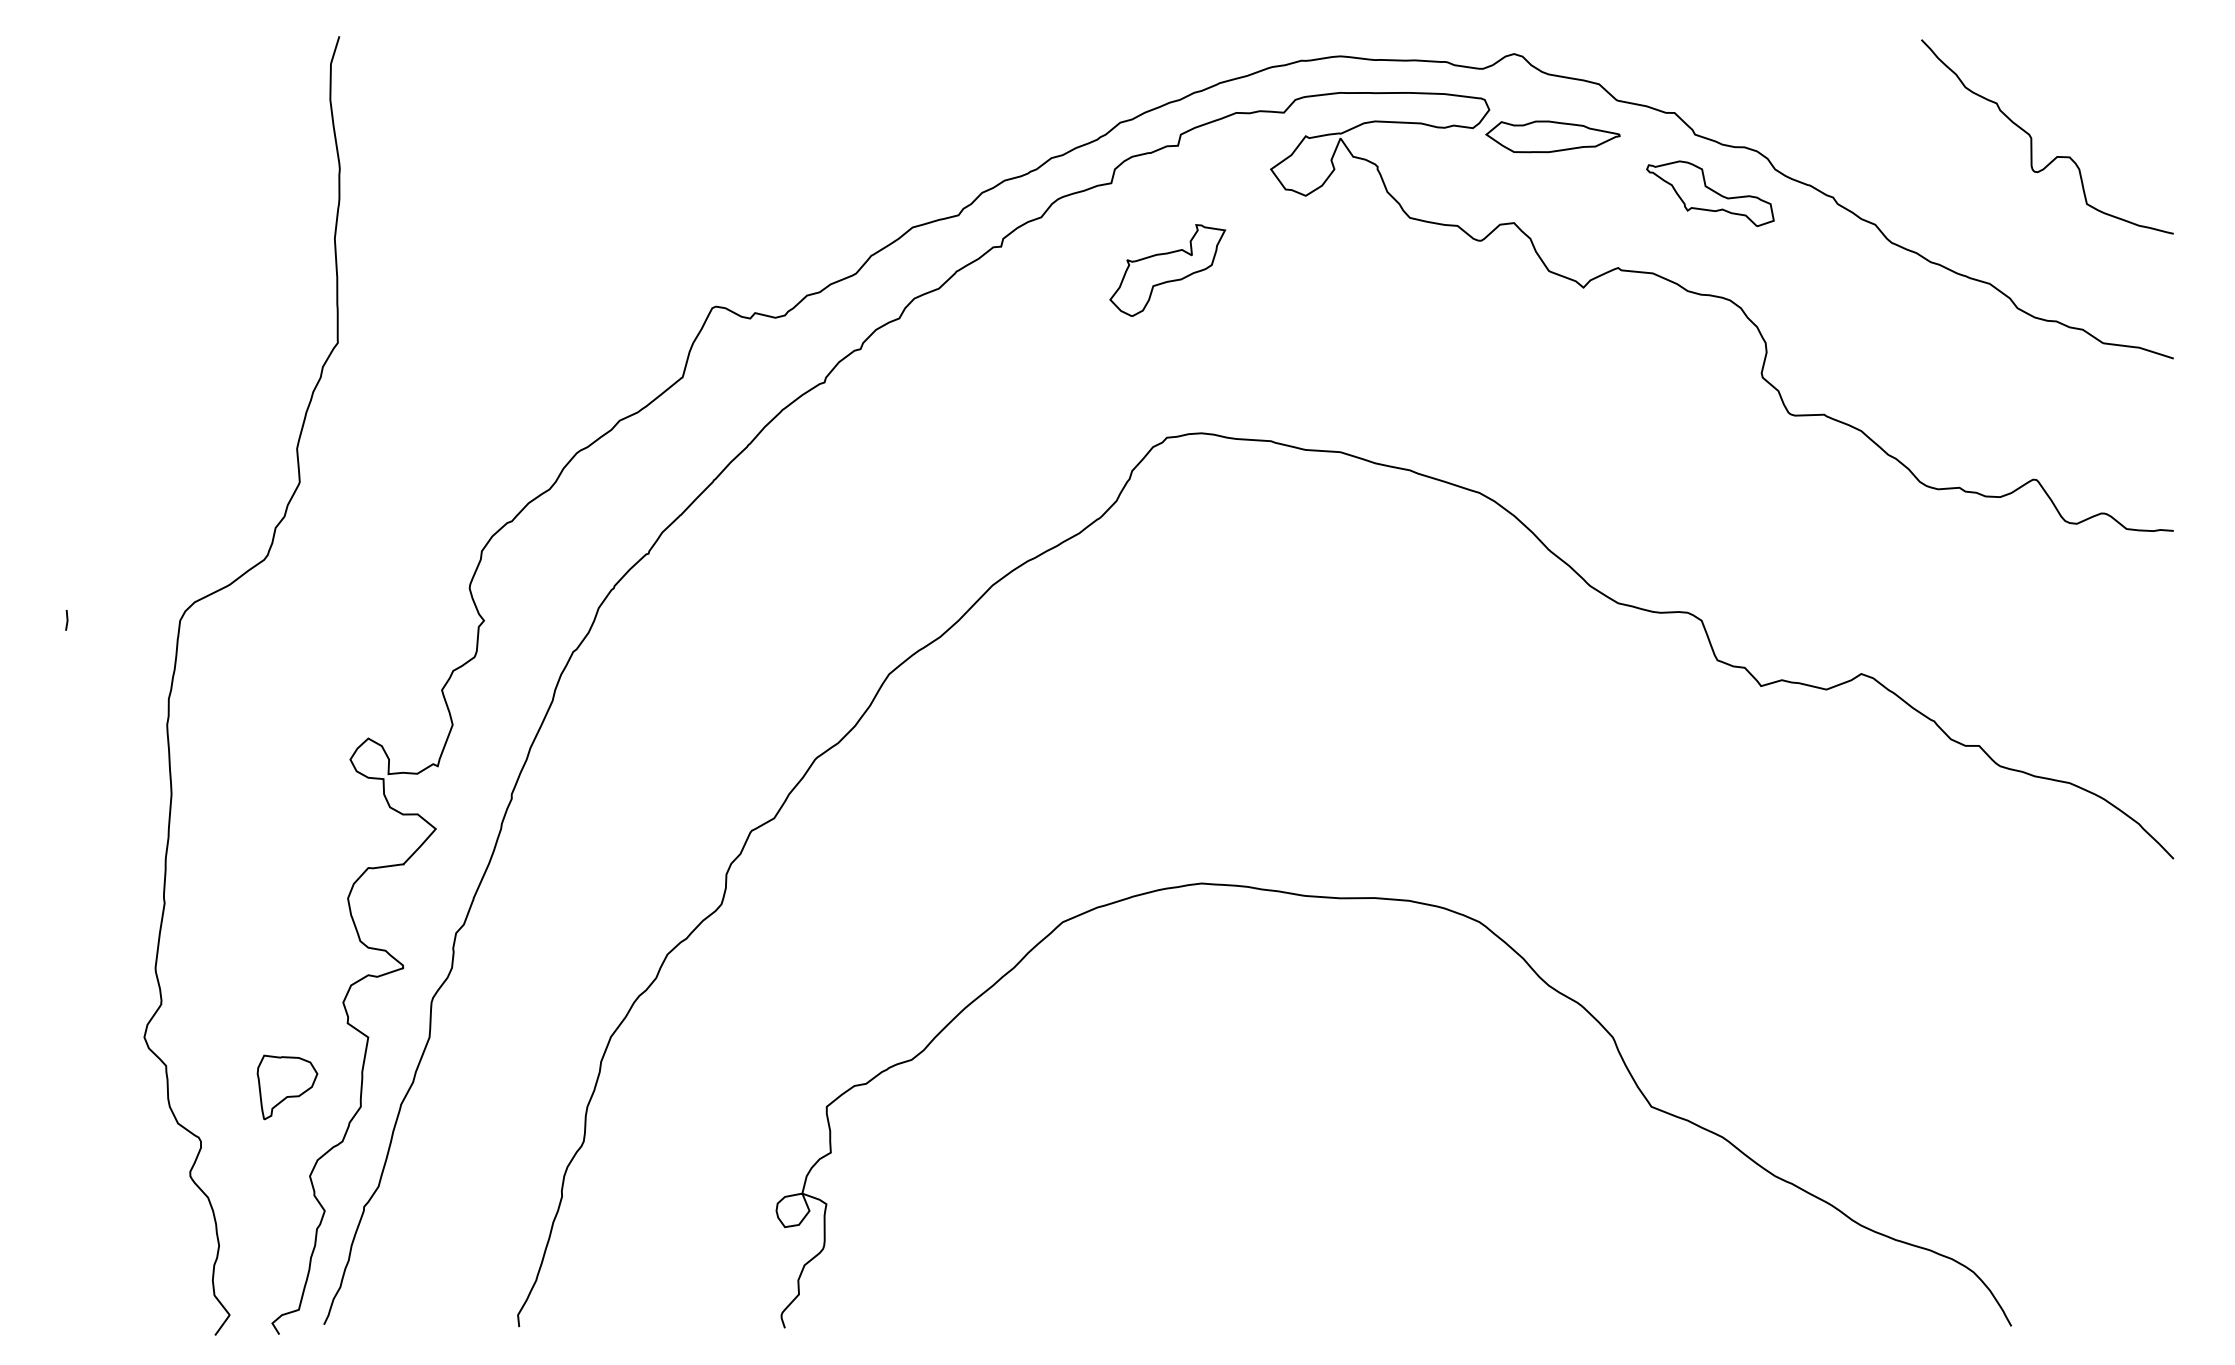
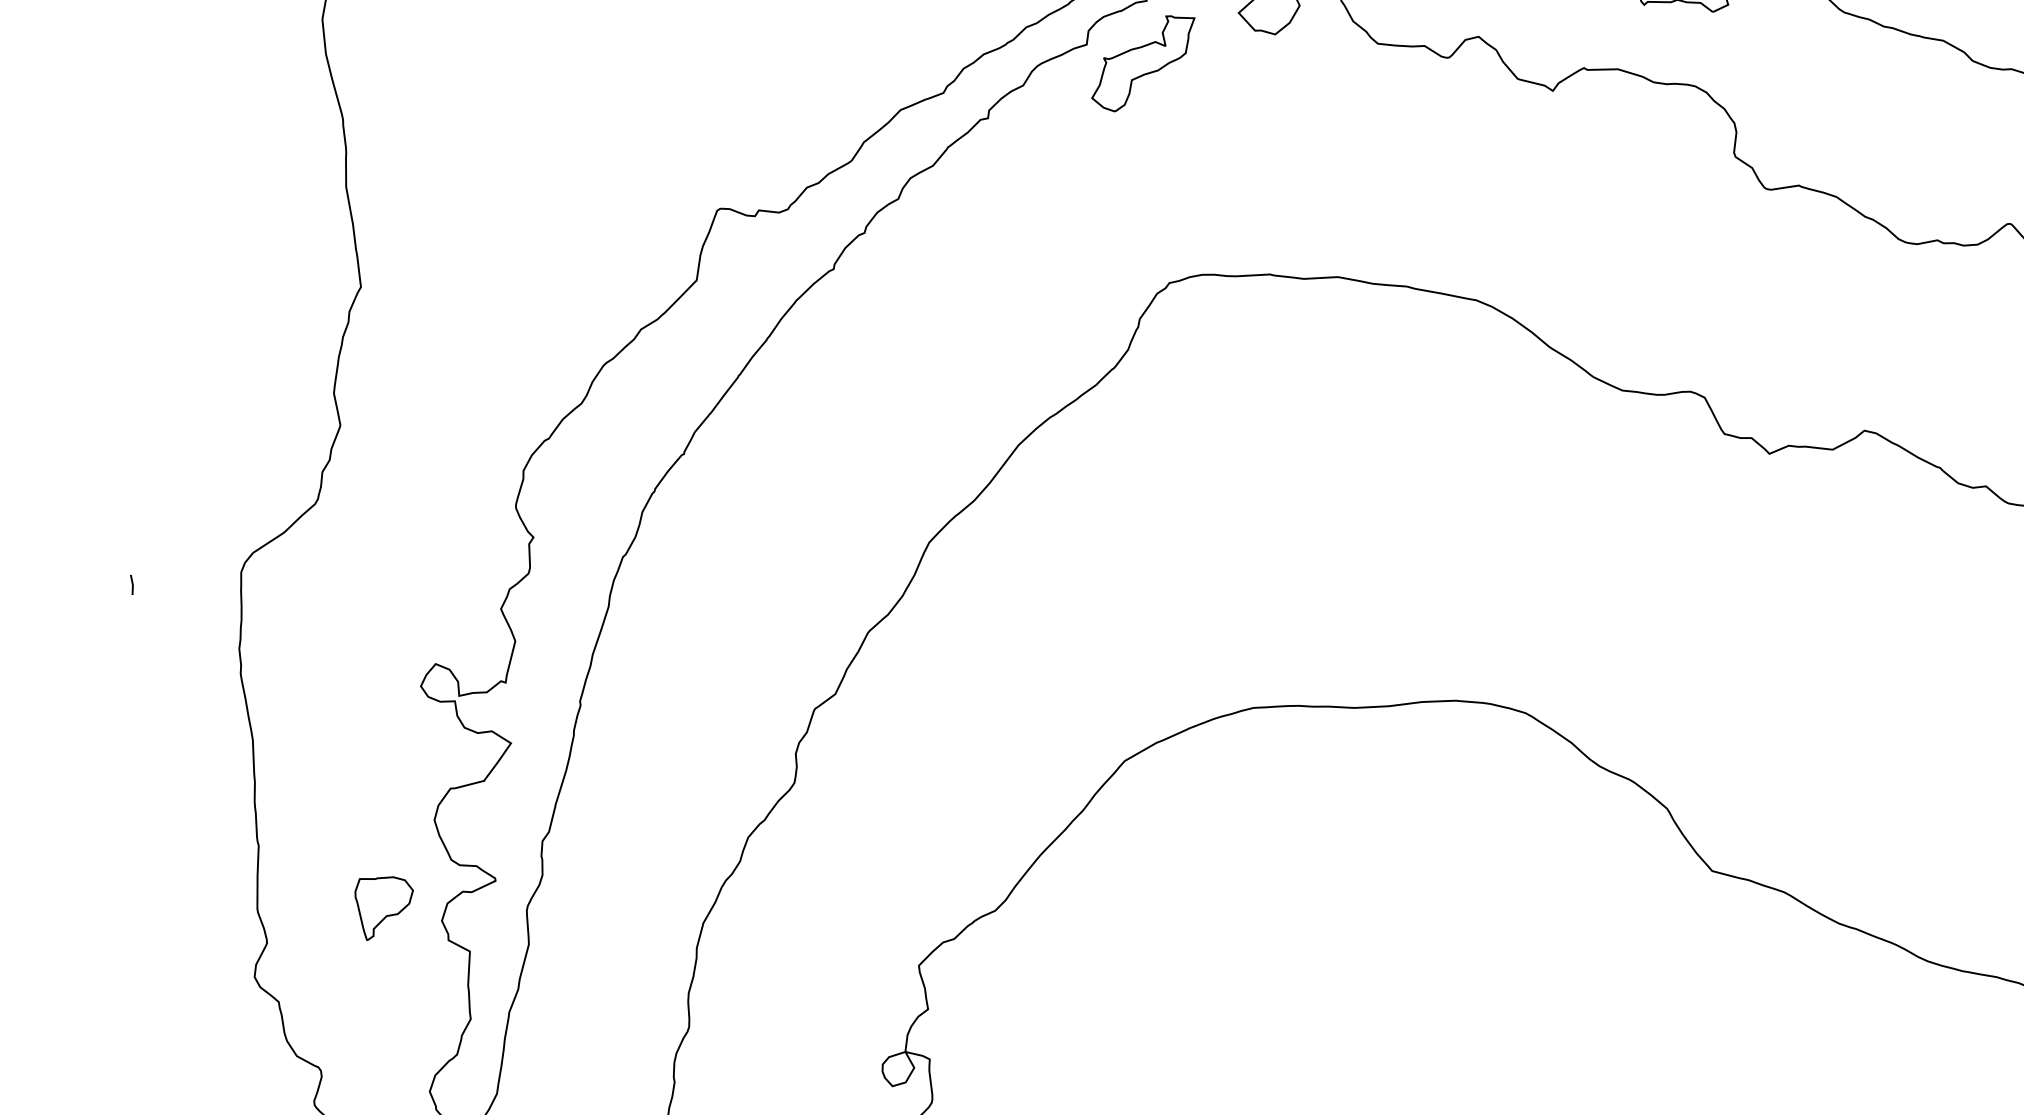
part: (1167, 270) -> (1143, 63), moved
part: (287, 1087) -> (385, 906), moved

